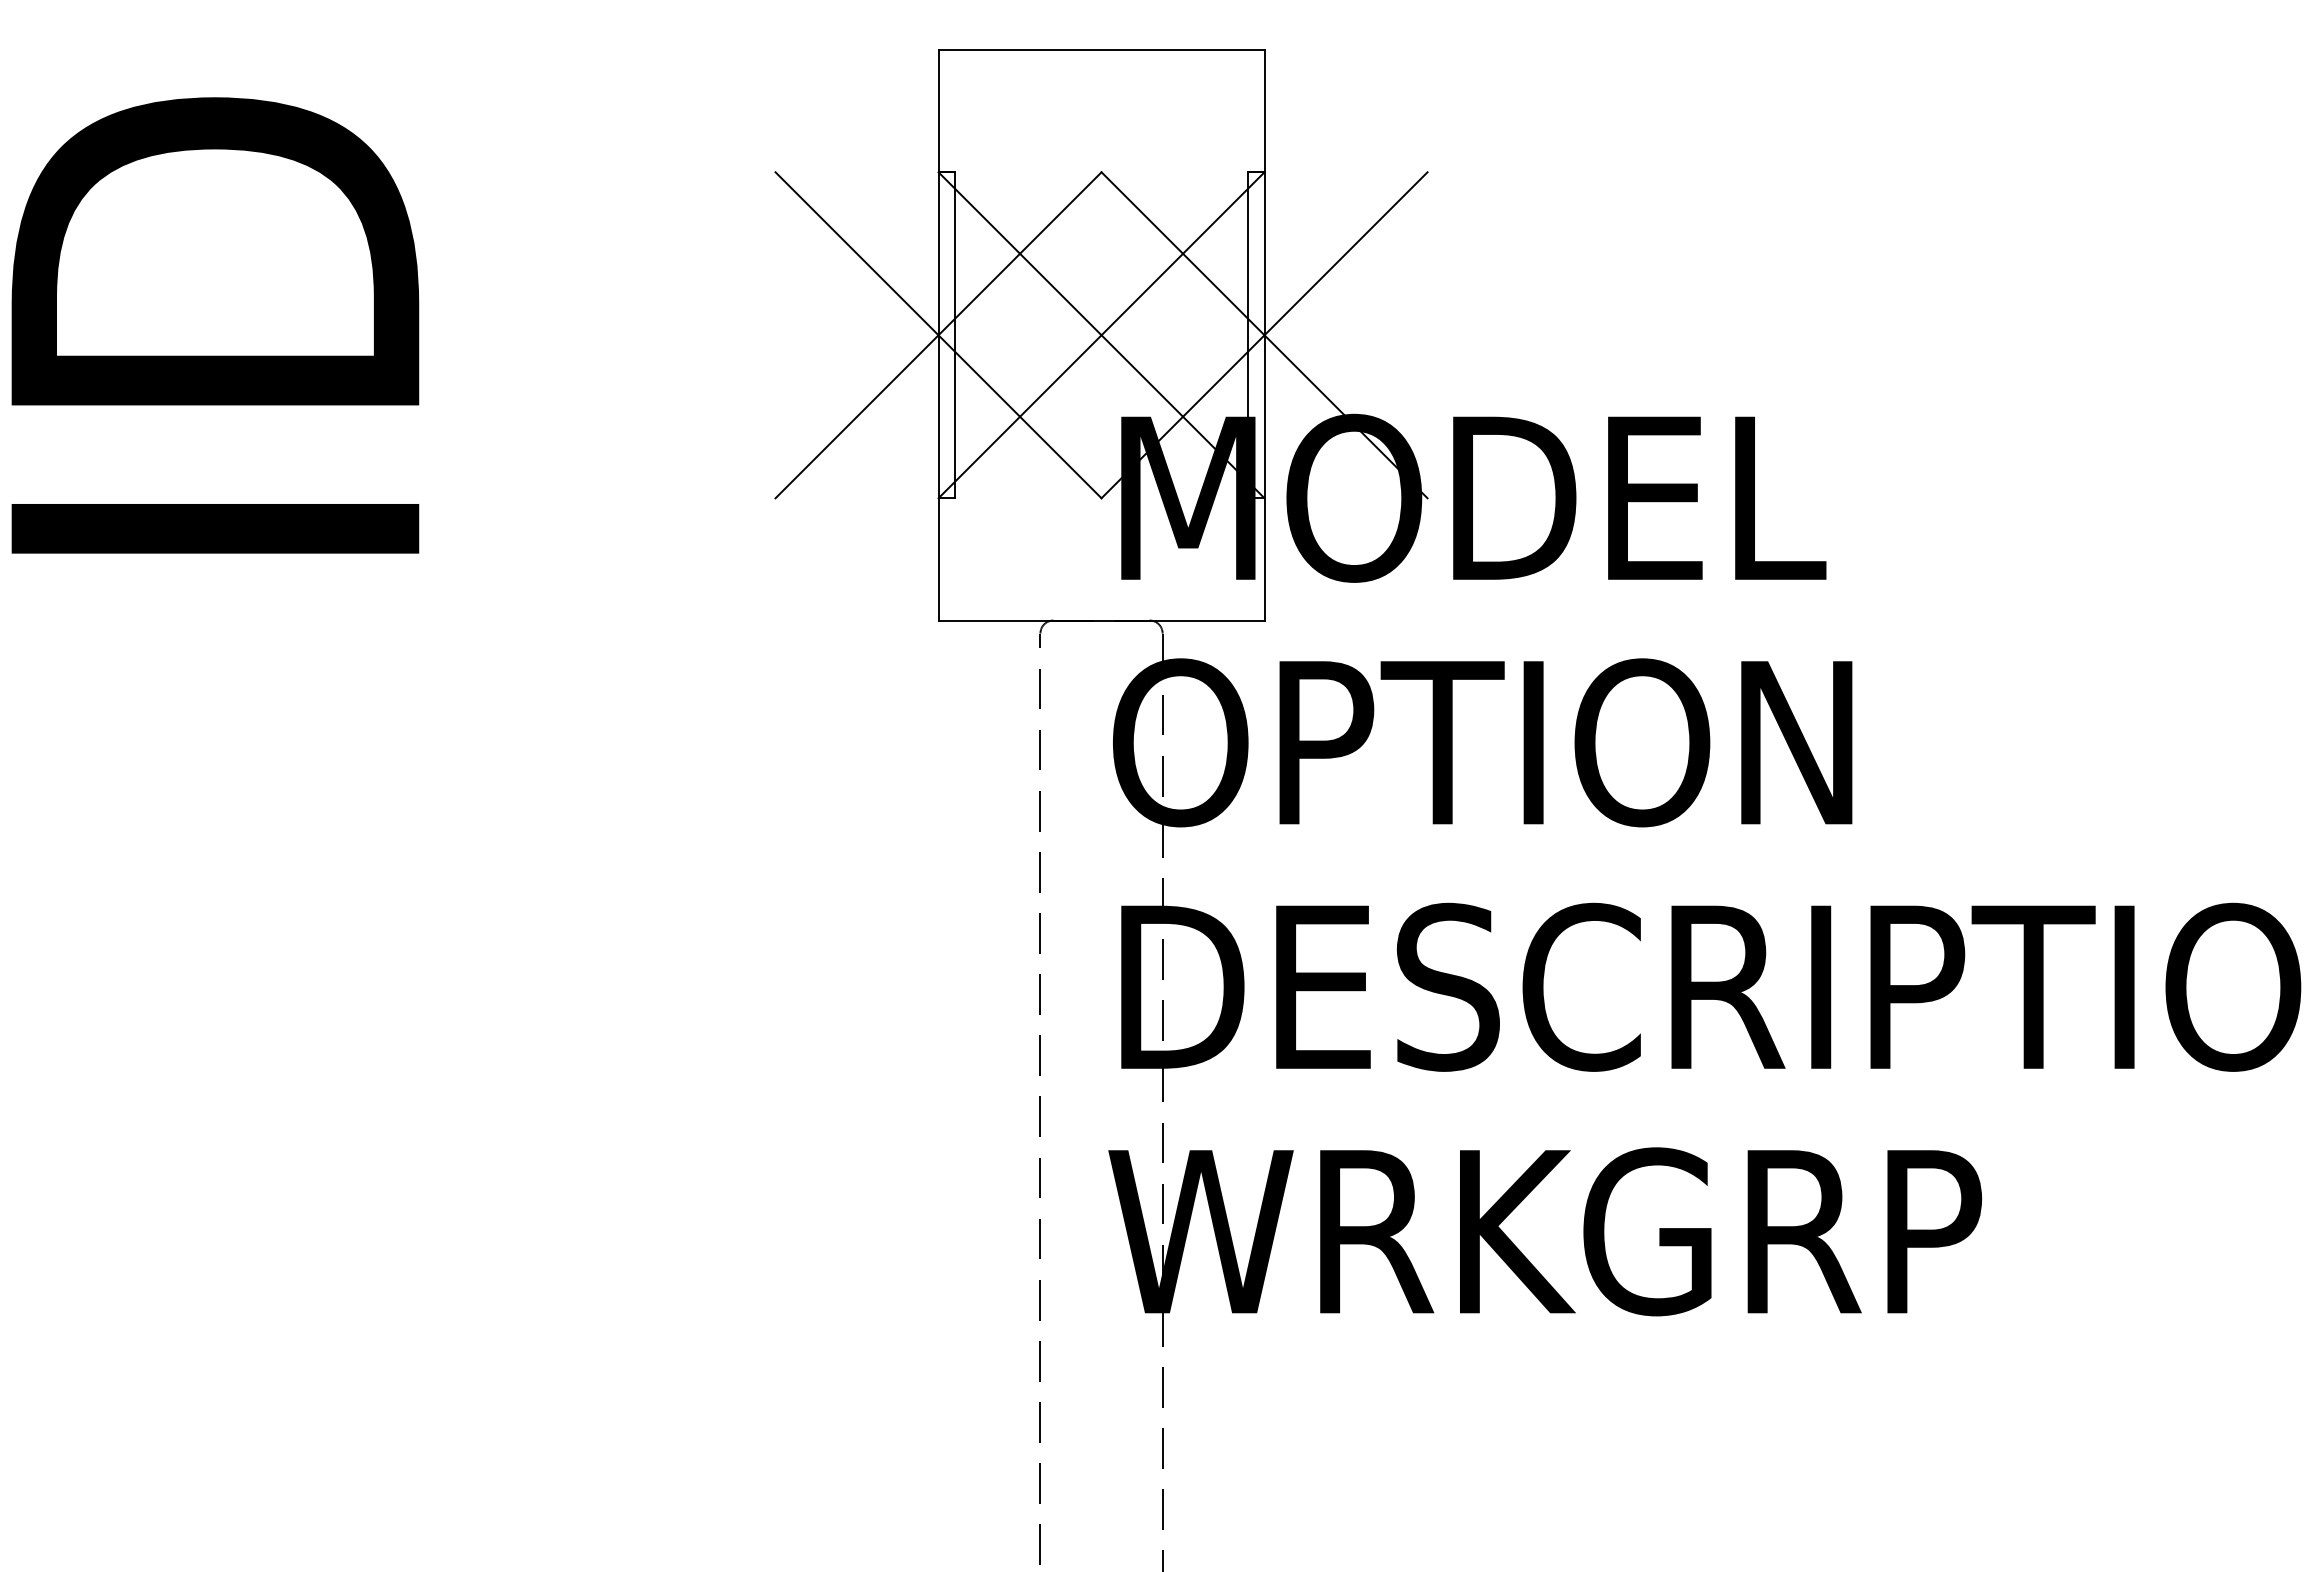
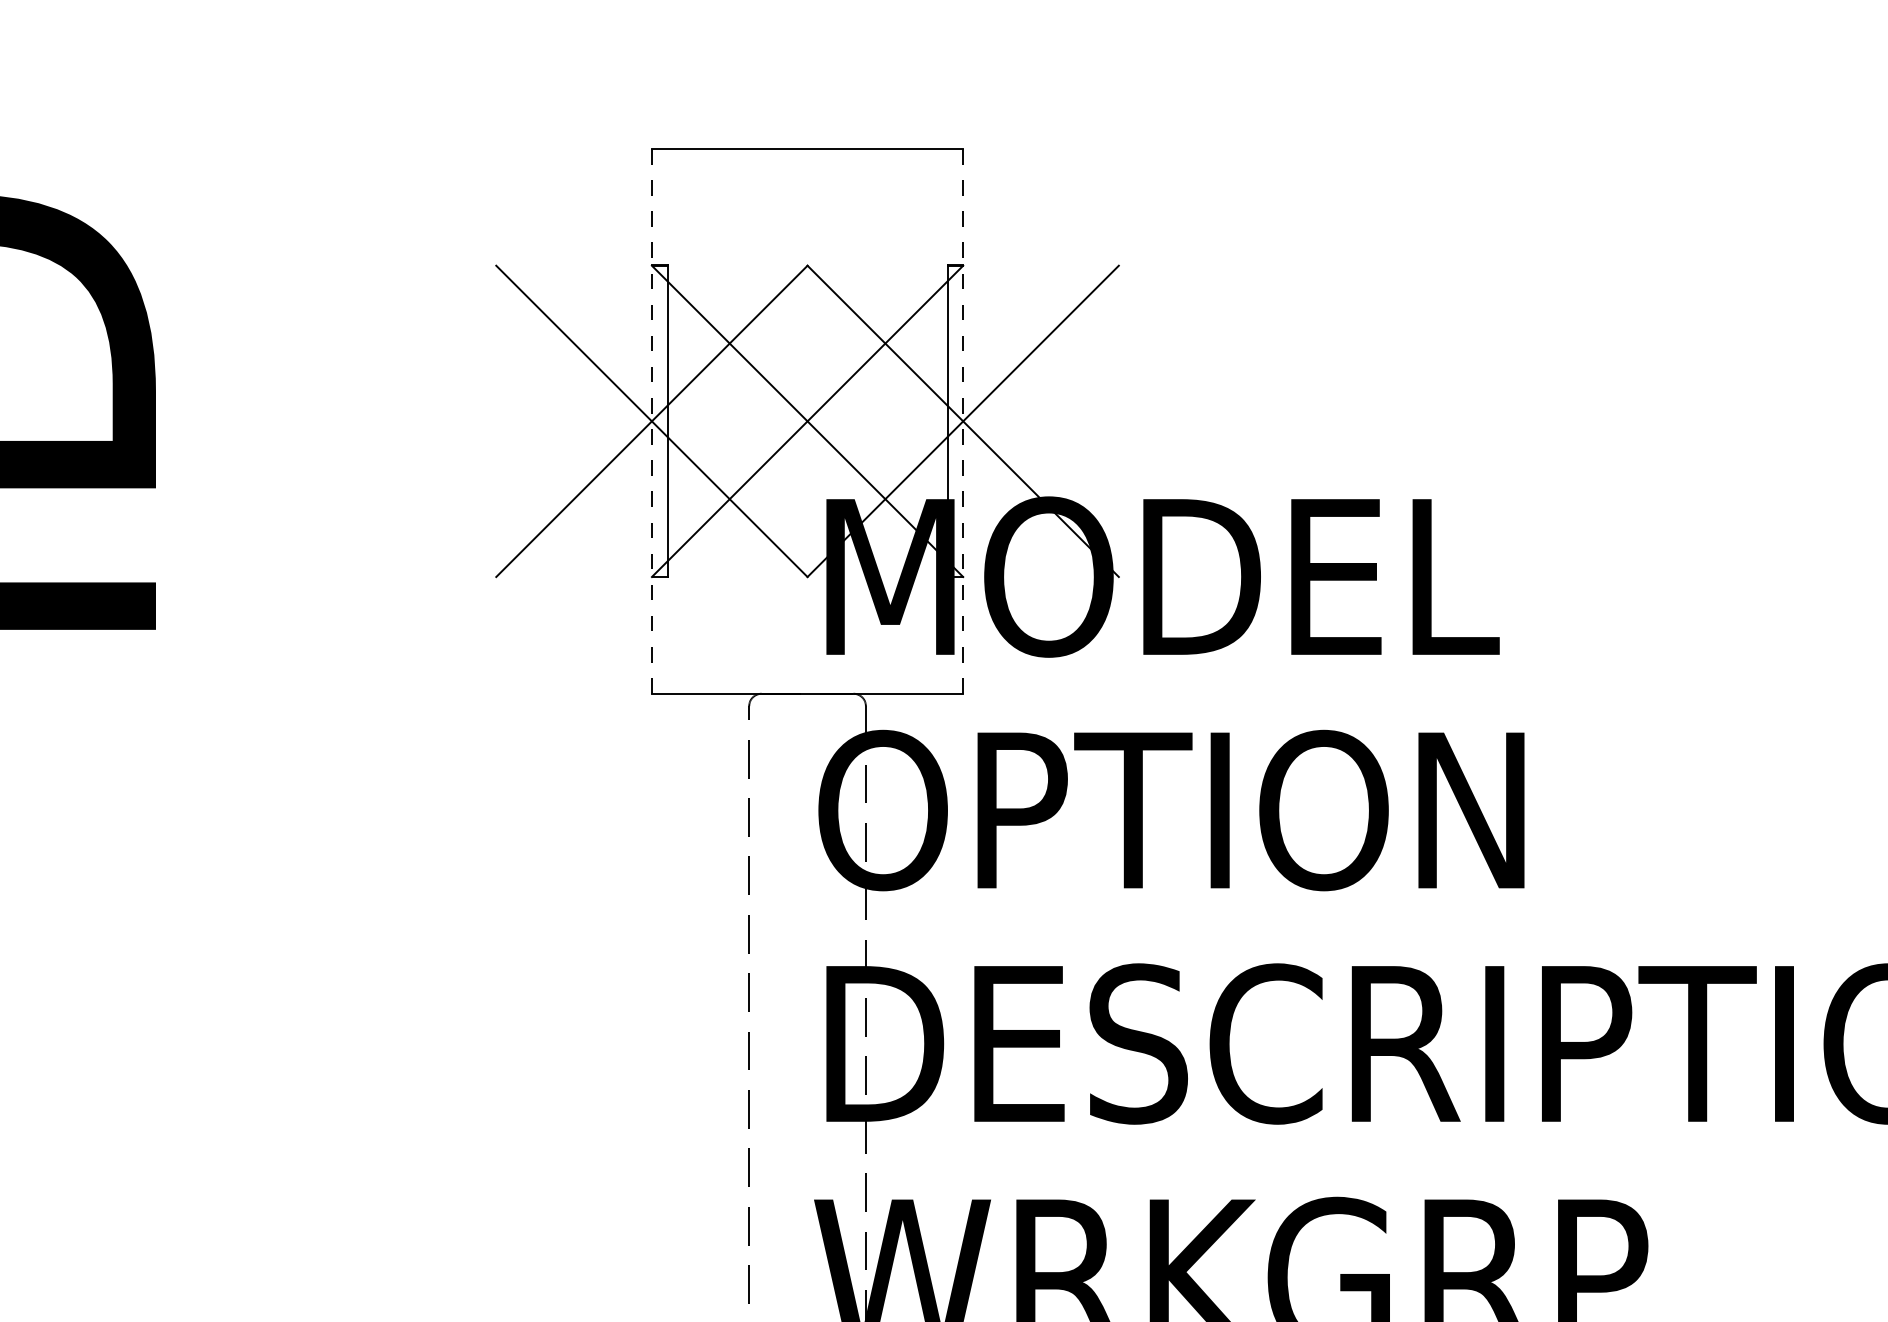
line: (938, 334) -> (651, 420), solid -> dashed
line: (1264, 334) -> (963, 420), solid -> dashed

